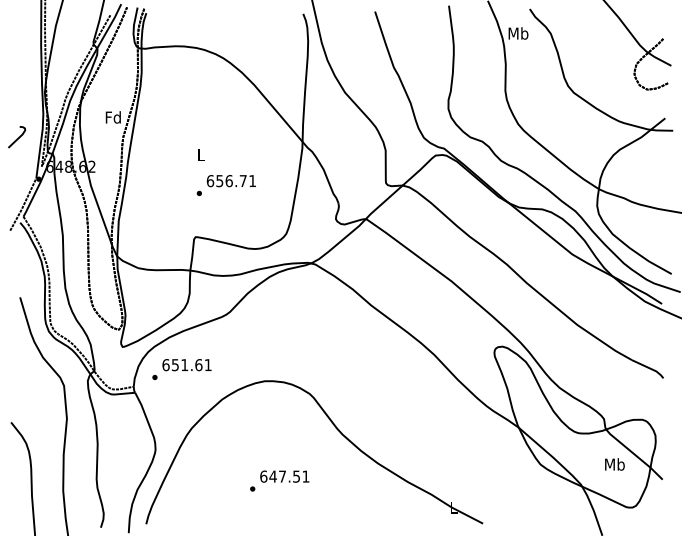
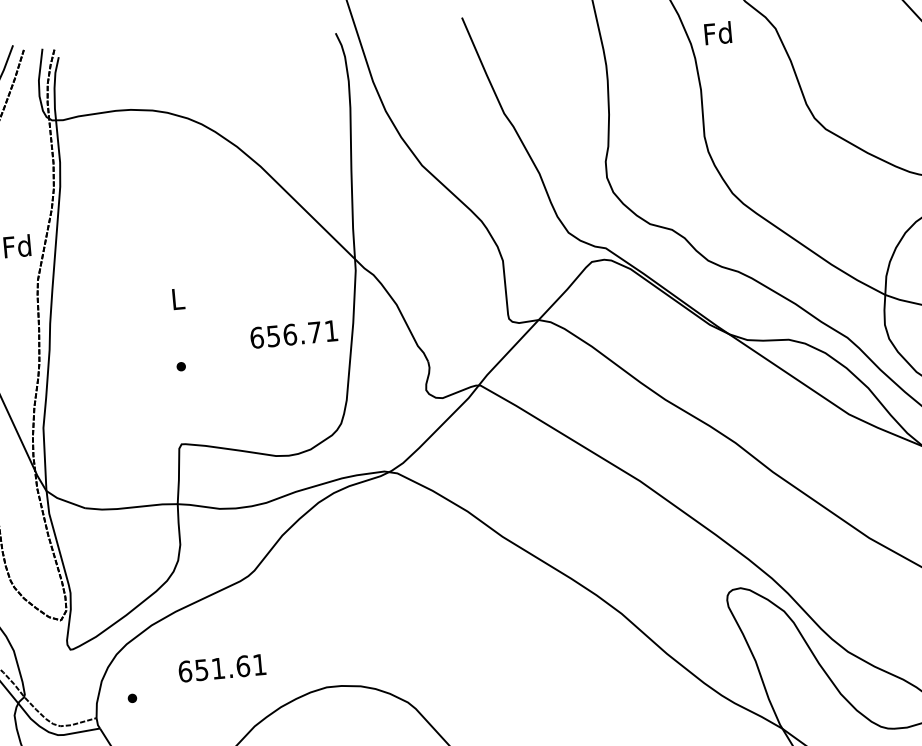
text: (518, 33) -> (718, 33), Mb -> Fd
text: (230, 181) -> (292, 335), moved
text: (186, 365) -> (221, 668), moved

